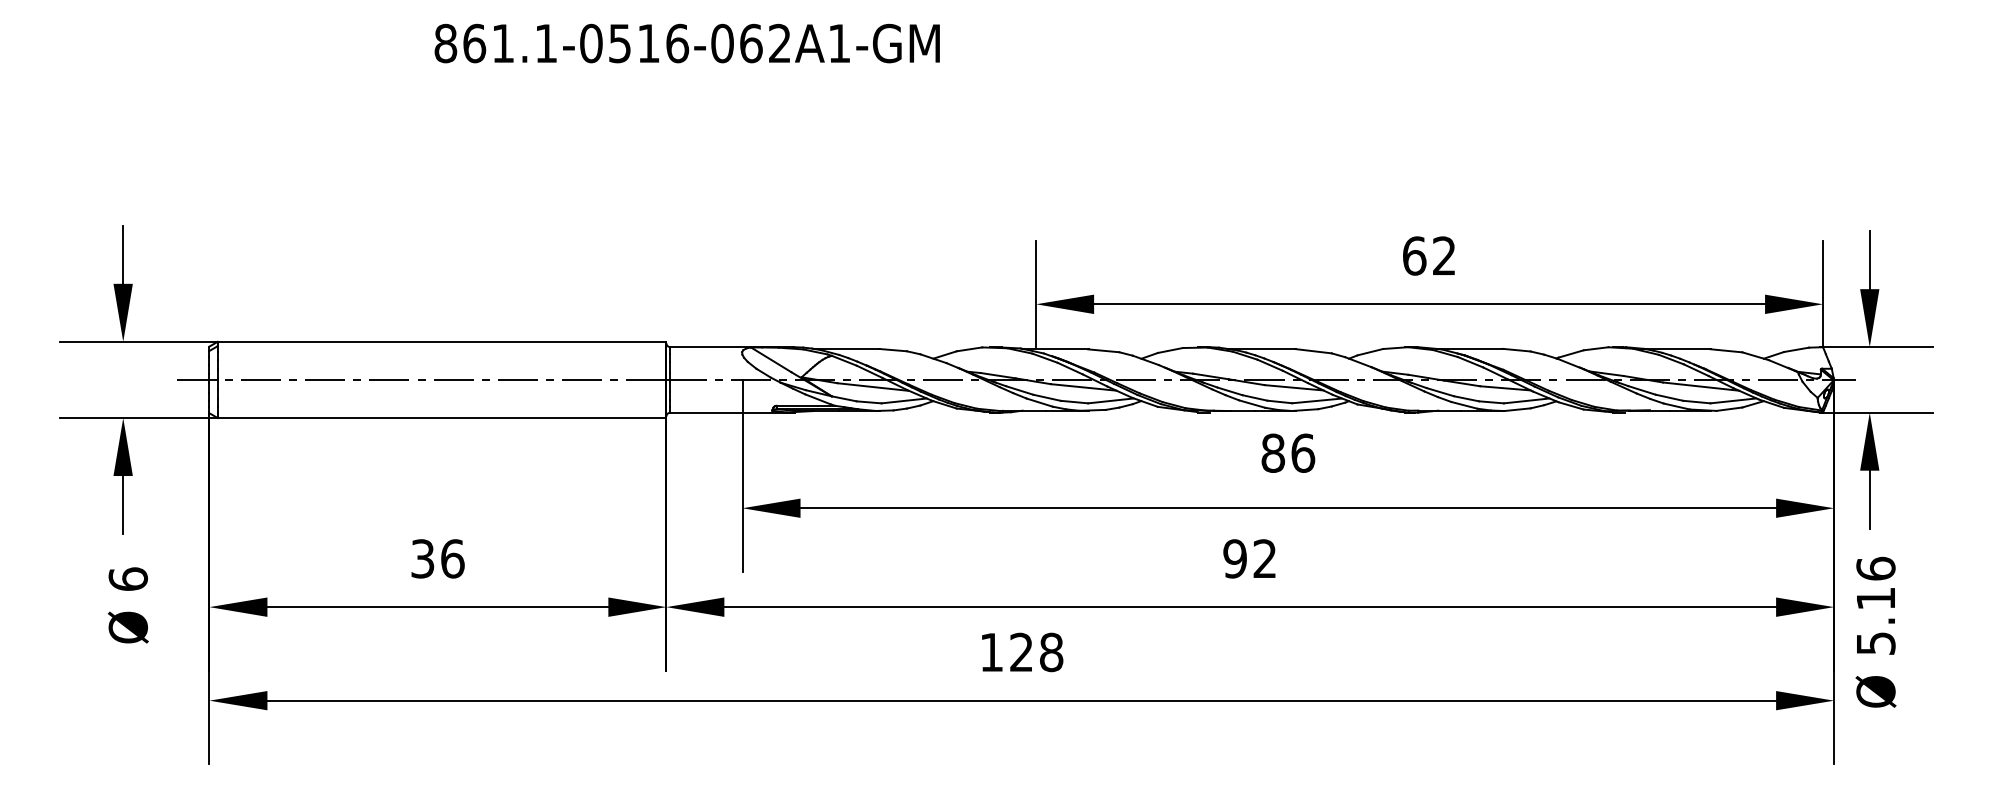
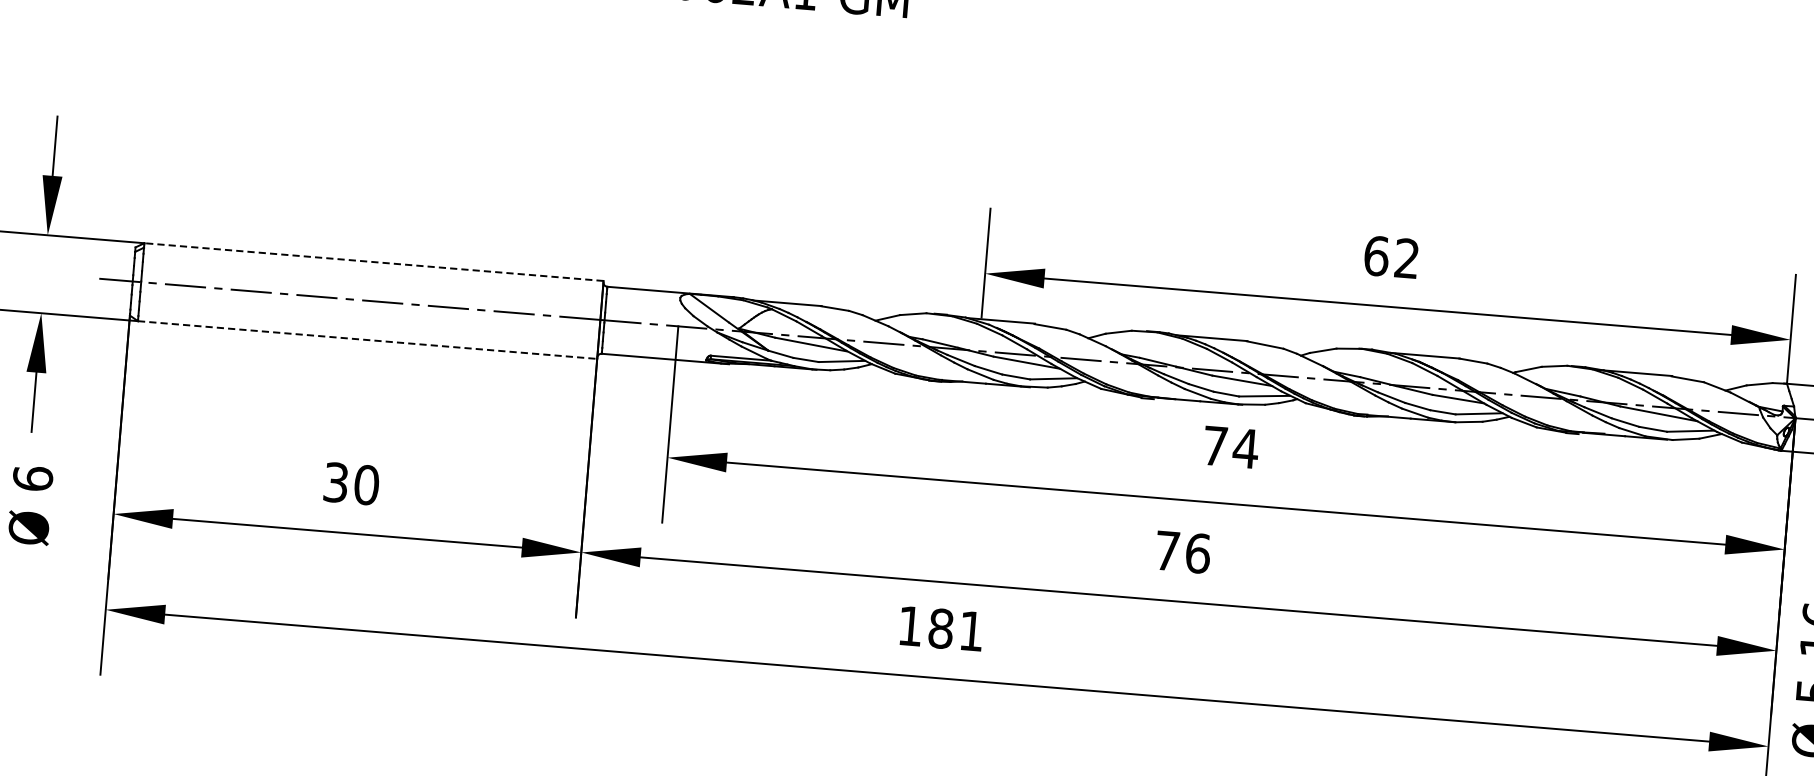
line: (441, 341) -> (373, 261), solid -> dashed
line: (442, 418) -> (368, 340), solid -> dashed
text: (1288, 452) -> (1231, 446), 86 -> 74
text: (452, 558) -> (366, 484), 36 -> 30
text: (1250, 558) -> (1183, 551), 92 -> 76
text: (1036, 652) -> (956, 630), 128 -> 181

